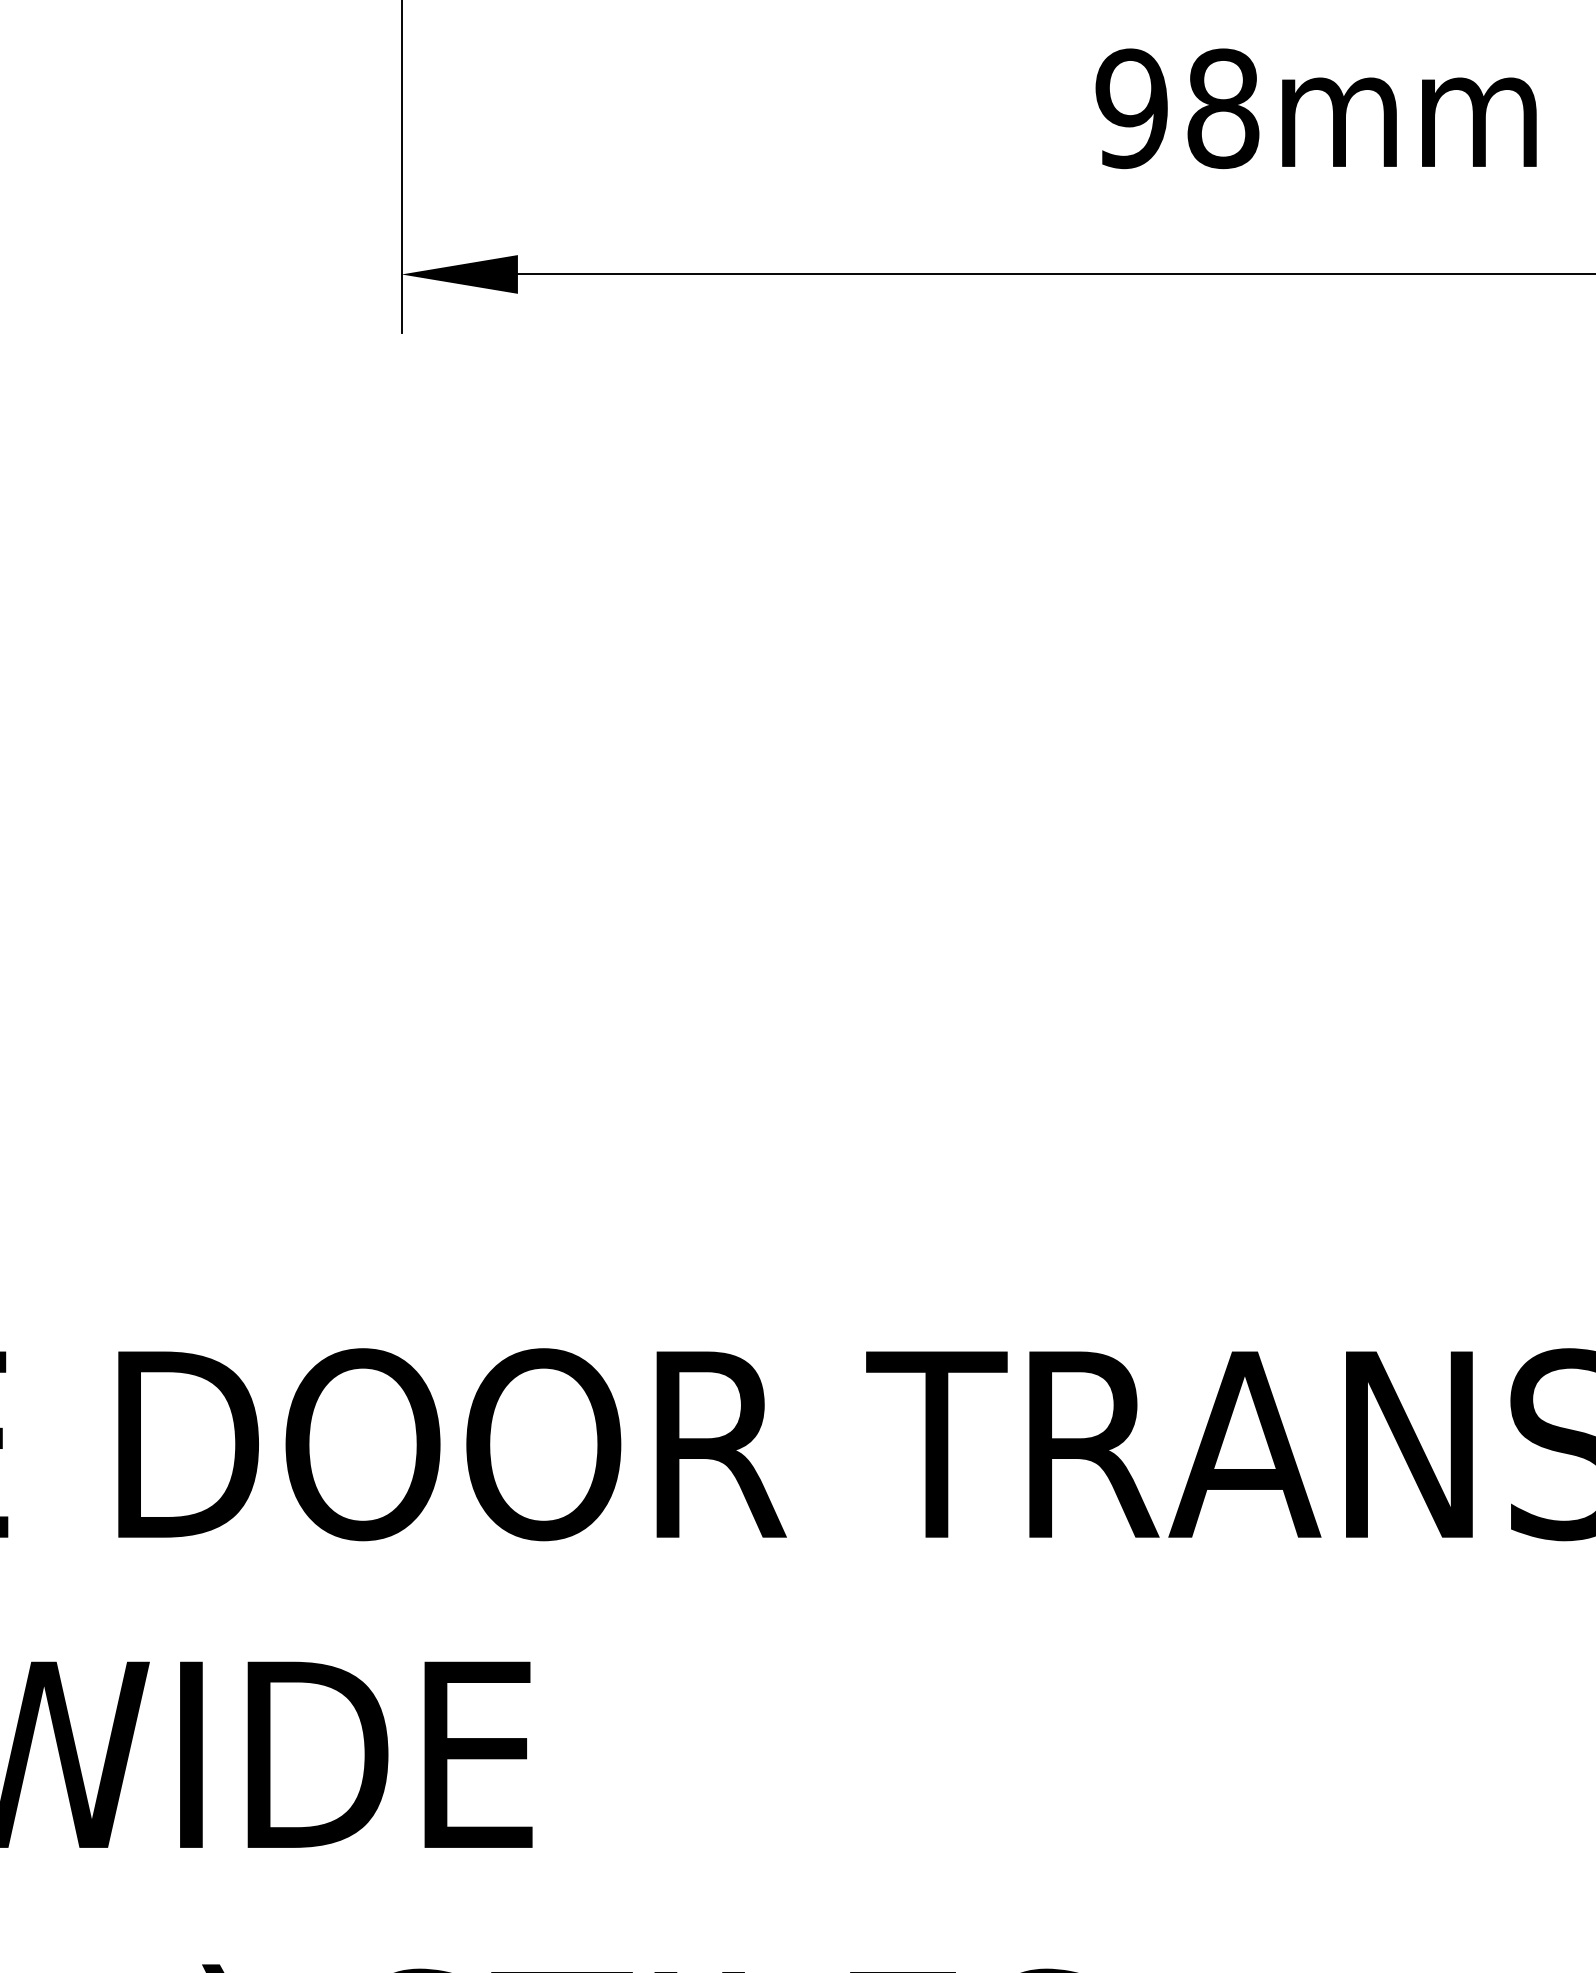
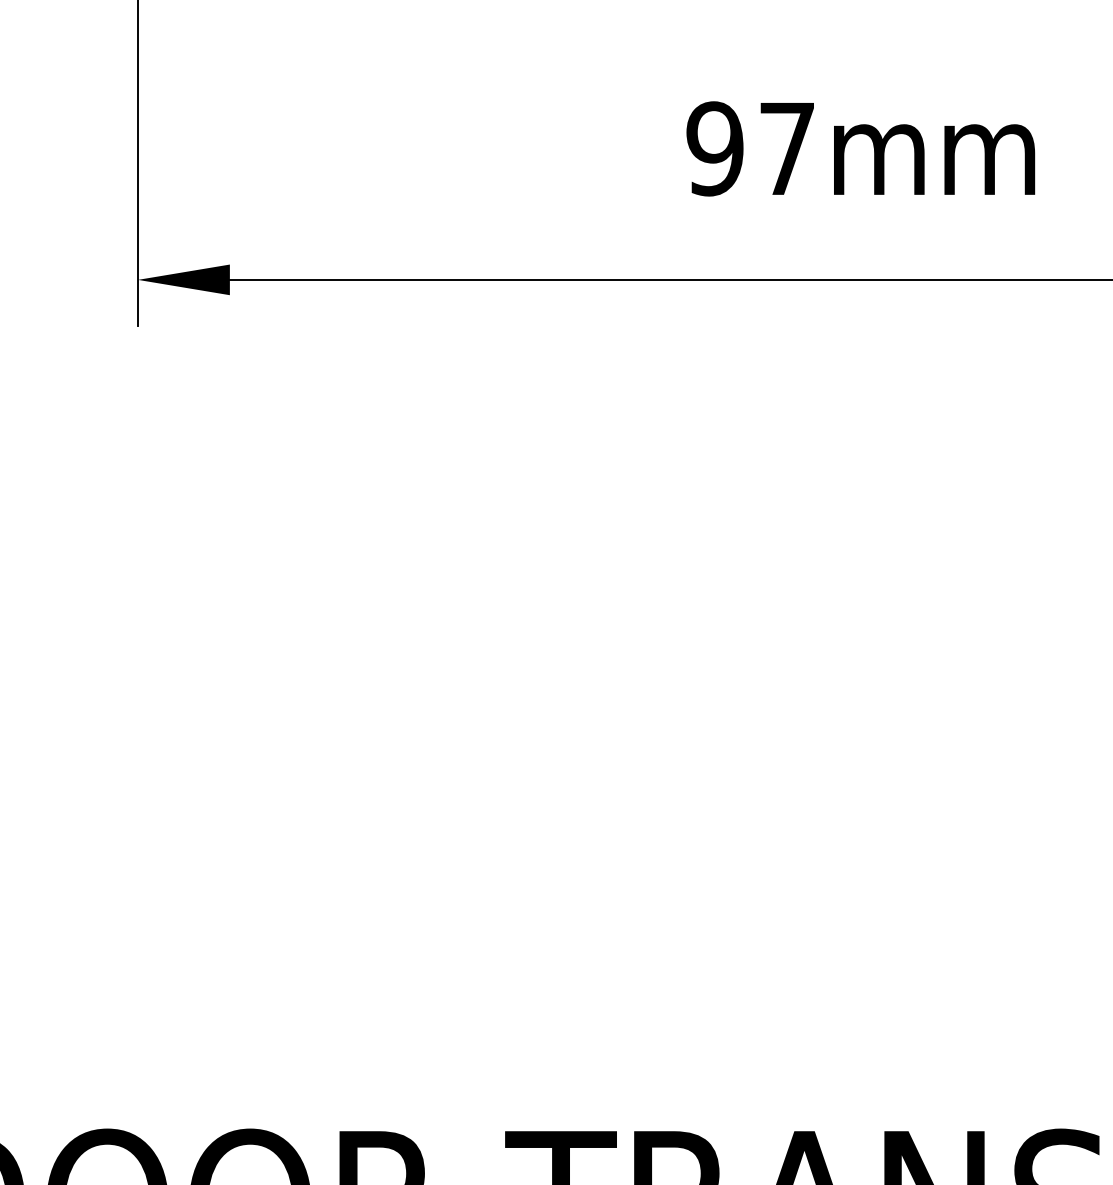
text: (1223, 108) -> (787, 148), 98mm -> 97mm

